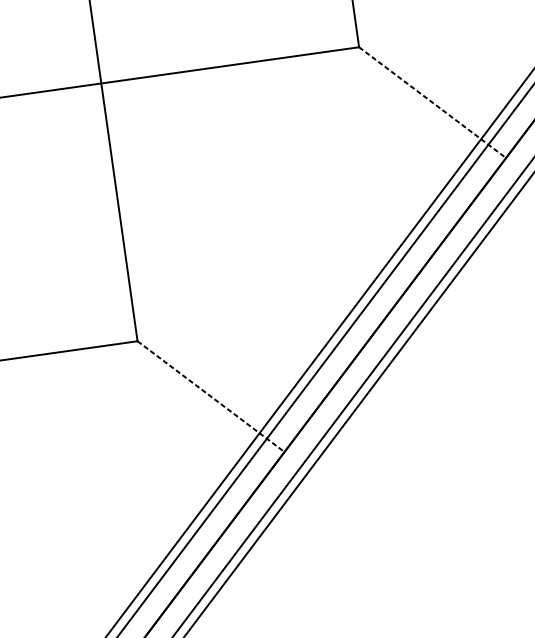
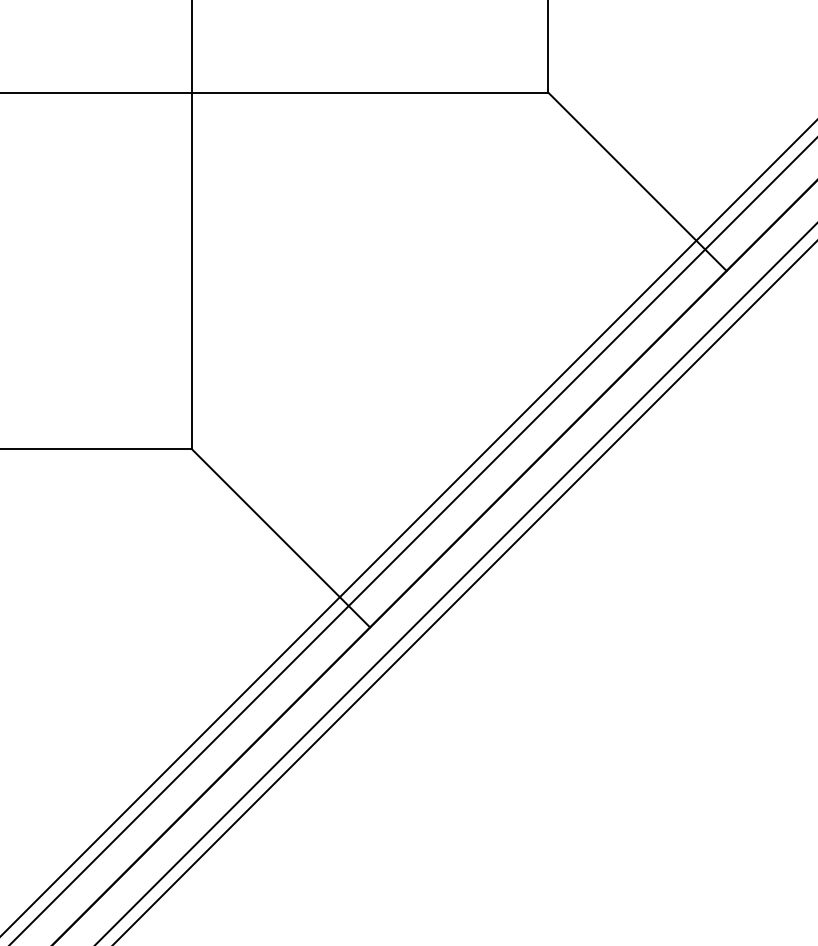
line: (432, 103) -> (637, 182), dashed -> solid
line: (211, 396) -> (281, 538), dashed -> solid

